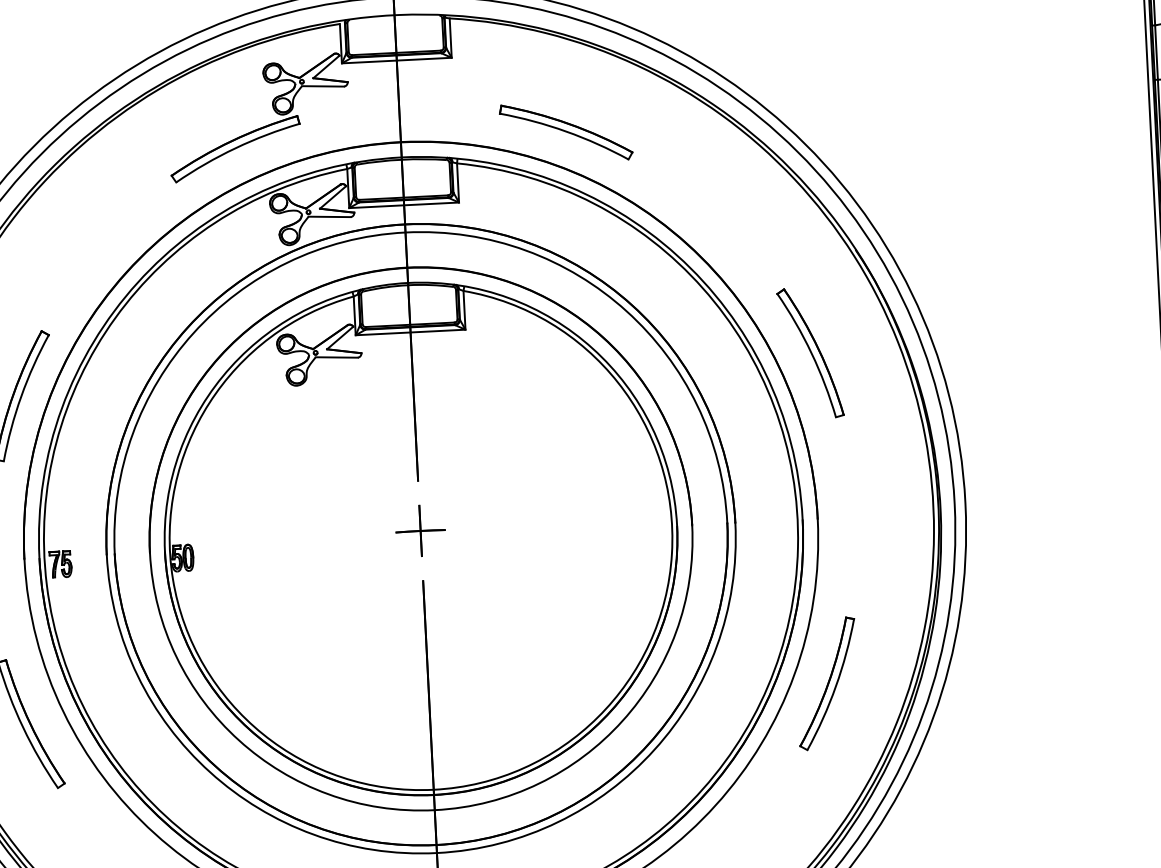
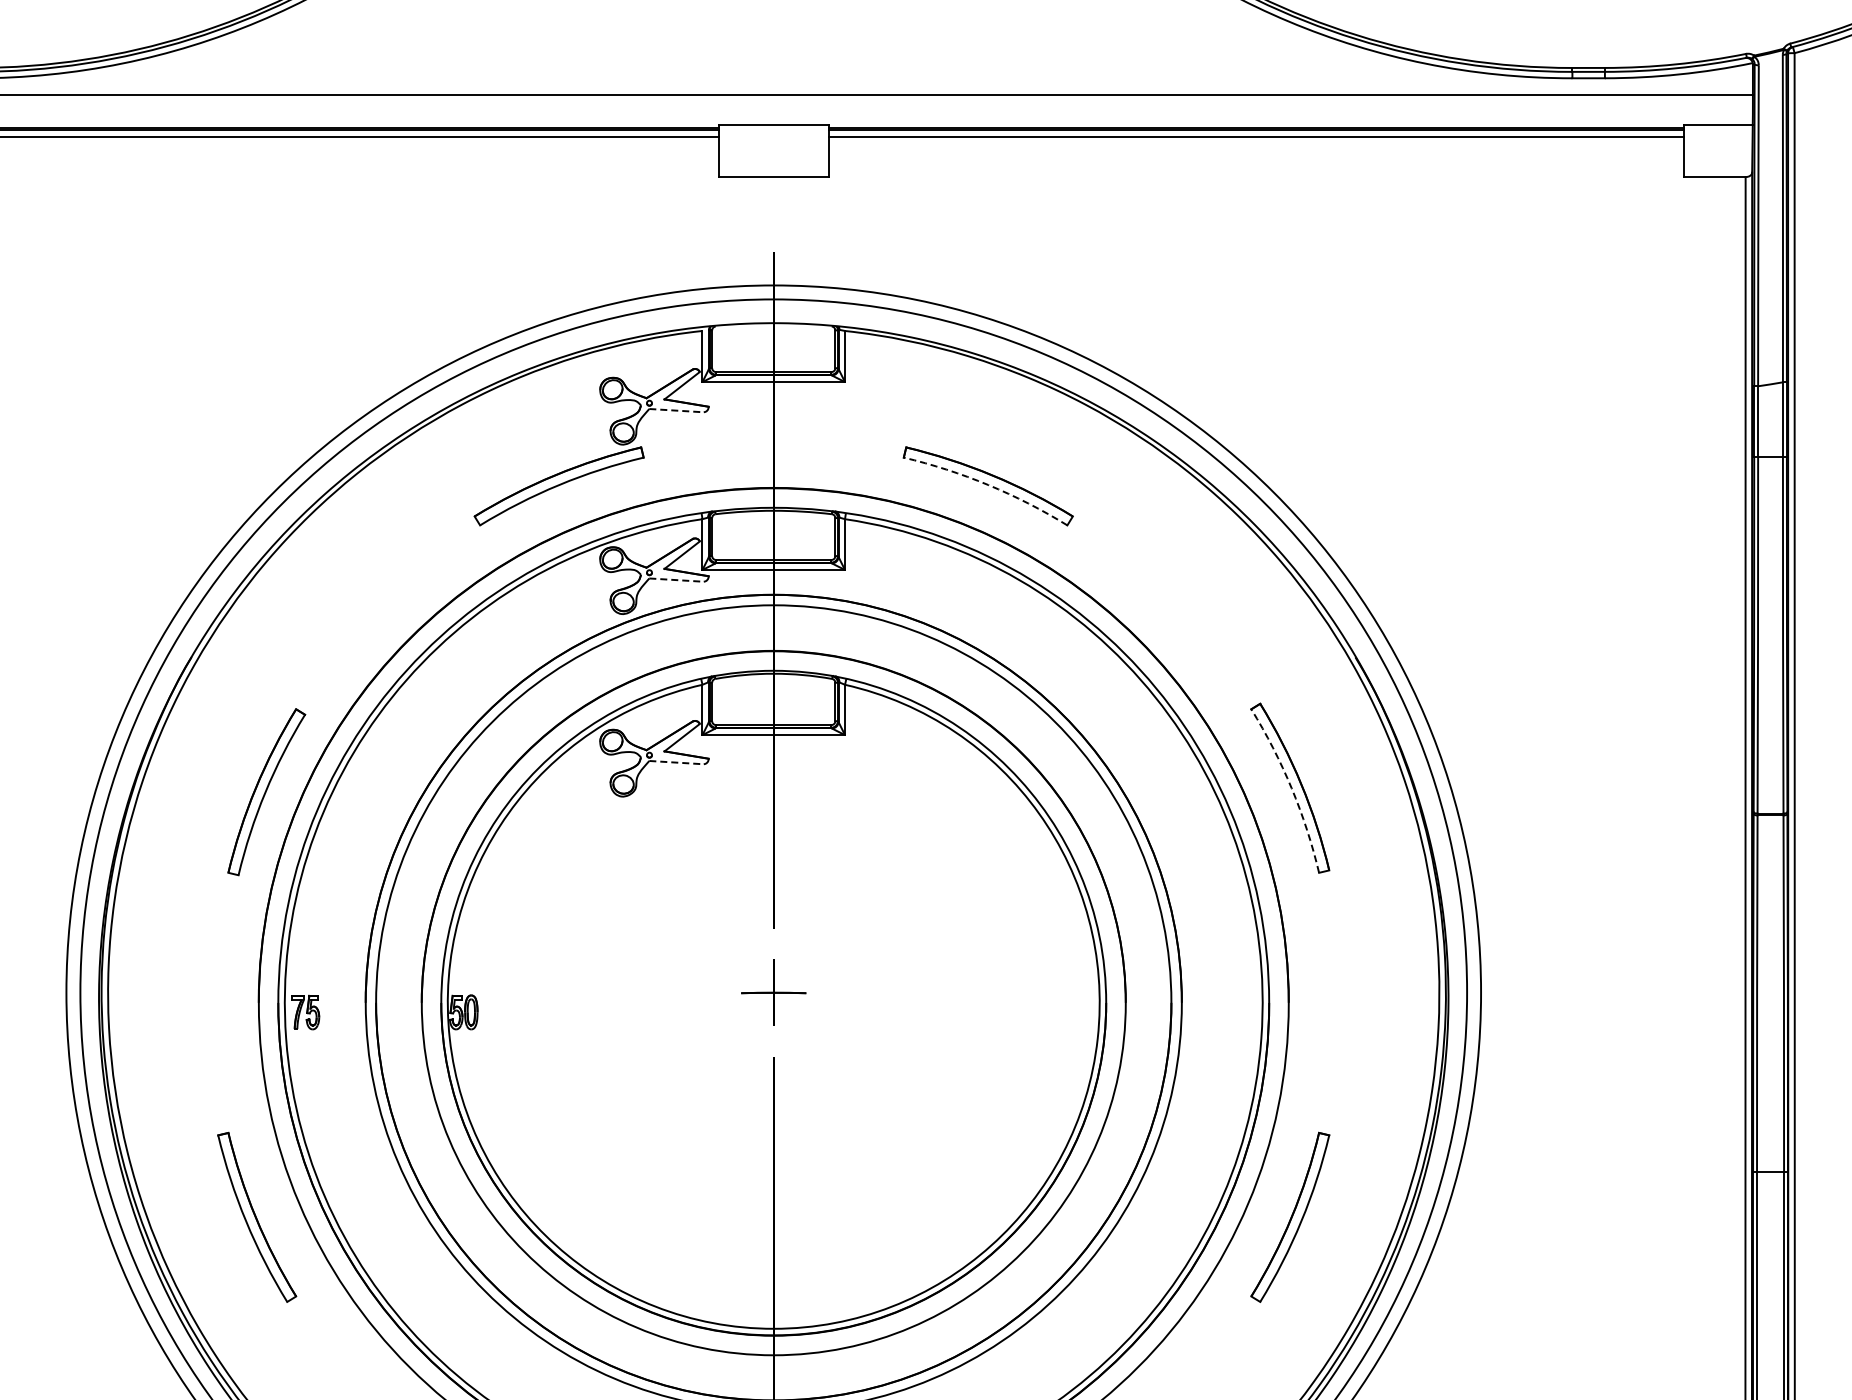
line: (323, 86) -> (677, 410), solid -> dashed
arc: (566, 131) -> (988, 485), solid -> dashed
line: (330, 217) -> (677, 580), solid -> dashed
arc: (811, 353) -> (1291, 788), solid -> dashed
line: (337, 357) -> (677, 762), solid -> dashed

